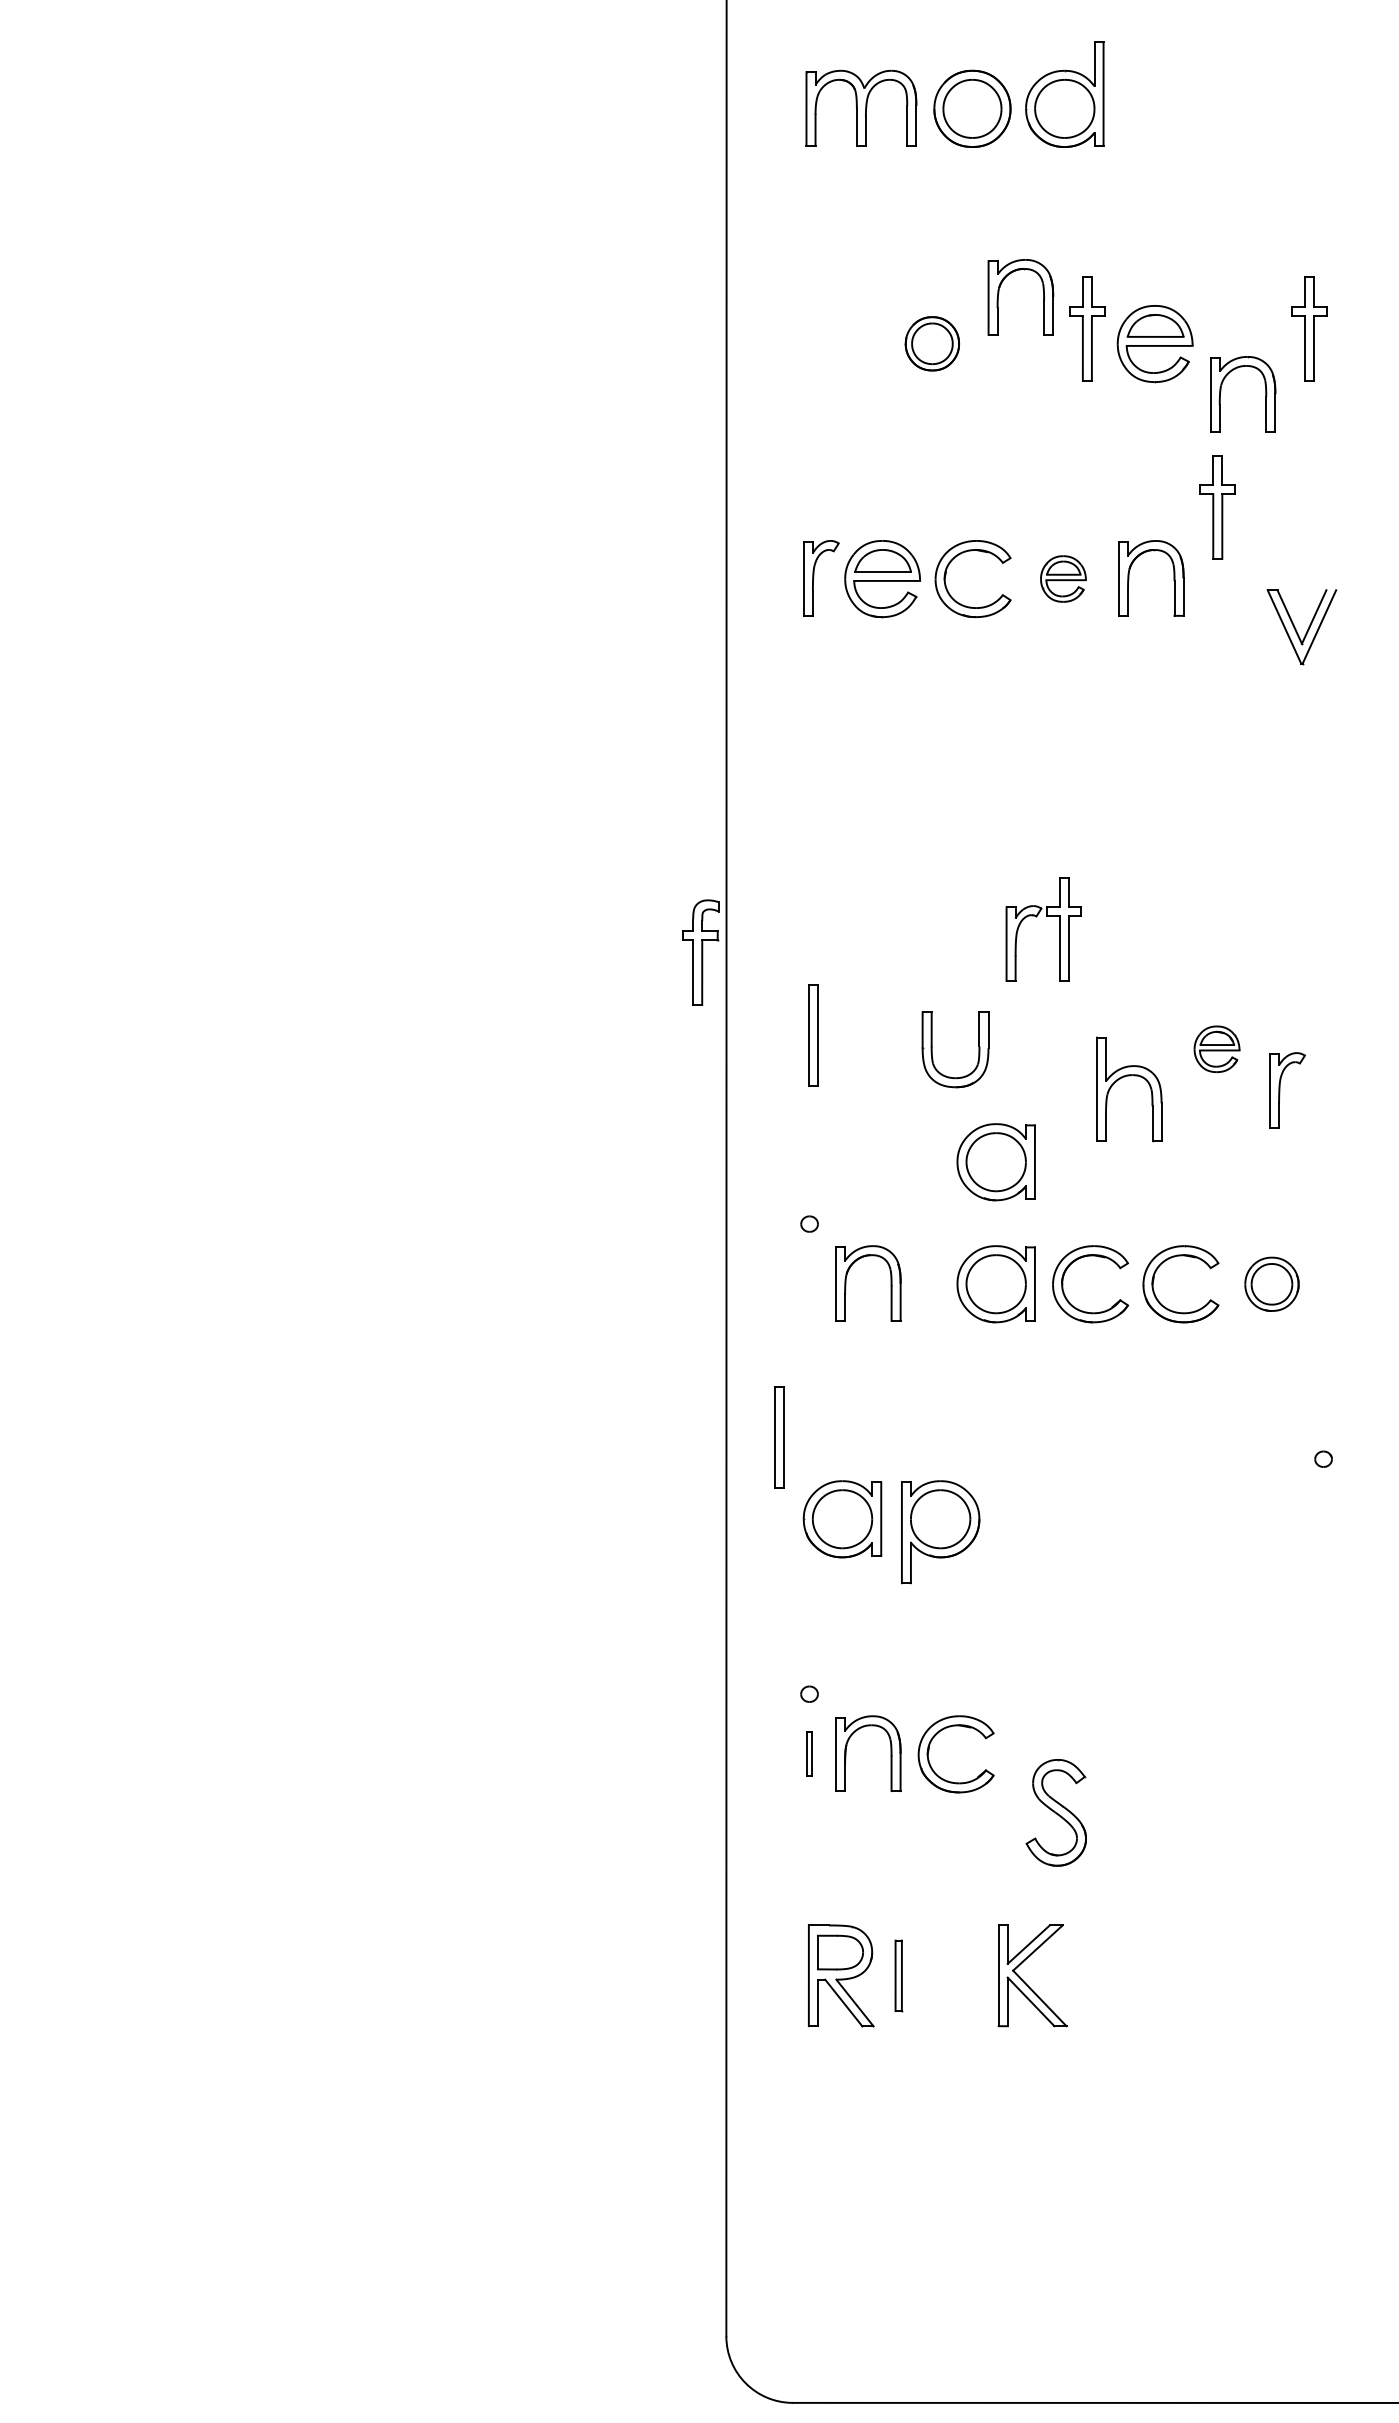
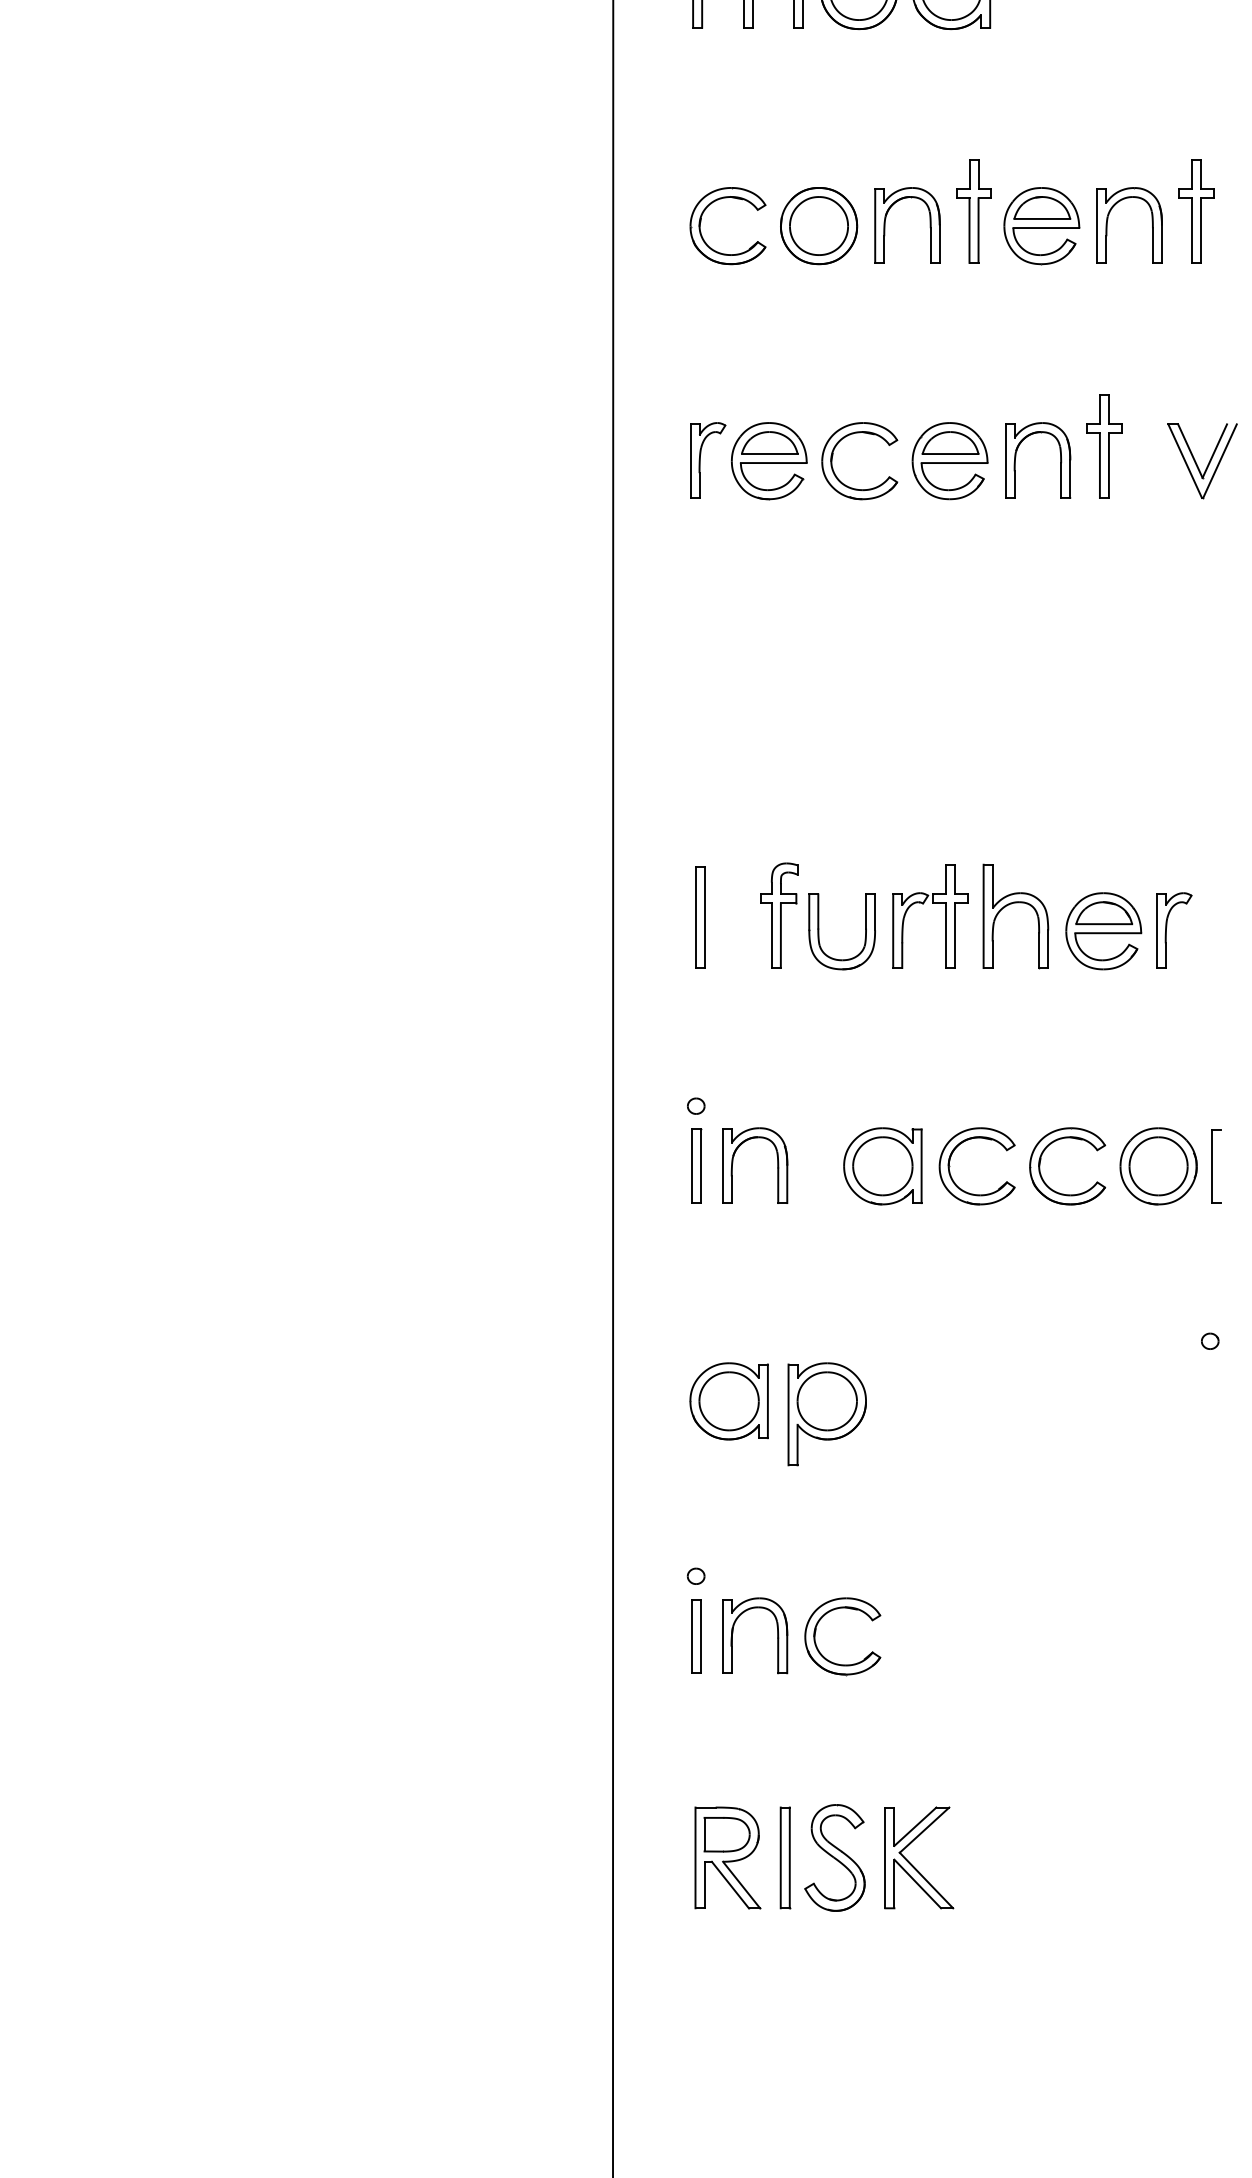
part: (999, 293) -> (886, 221), moved
part: (829, 319) -> (716, 201), added
part: (932, 343) -> (819, 225), size x1.43
part: (1265, 394) -> (1152, 225), moved
part: (1217, 507) -> (1104, 446), moved
part: (1063, 578) -> (950, 460), size x1.67
part: (1301, 627) -> (1202, 461), moved
part: (1046, 916) -> (933, 903), moved
part: (700, 952) -> (779, 915), moved
part: (1216, 1049) -> (1103, 931), size x1.67
part: (1129, 1076) -> (1016, 903), moved
part: (1280, 1090) -> (1167, 930), moved
part: (995, 1162) -> (882, 1044), removed
part: (809, 1283) -> (696, 1165), added
part: (1330, 1283) -> (1217, 1165), added
part: (1271, 1284) -> (1158, 1166), size x1.43
part: (779, 1437) -> (666, 1319), removed
part: (809, 1754) -> (696, 1636), size x1.67
part: (1055, 1812) -> (834, 1857), moved
part: (898, 1975) -> (785, 1857), size x1.43

